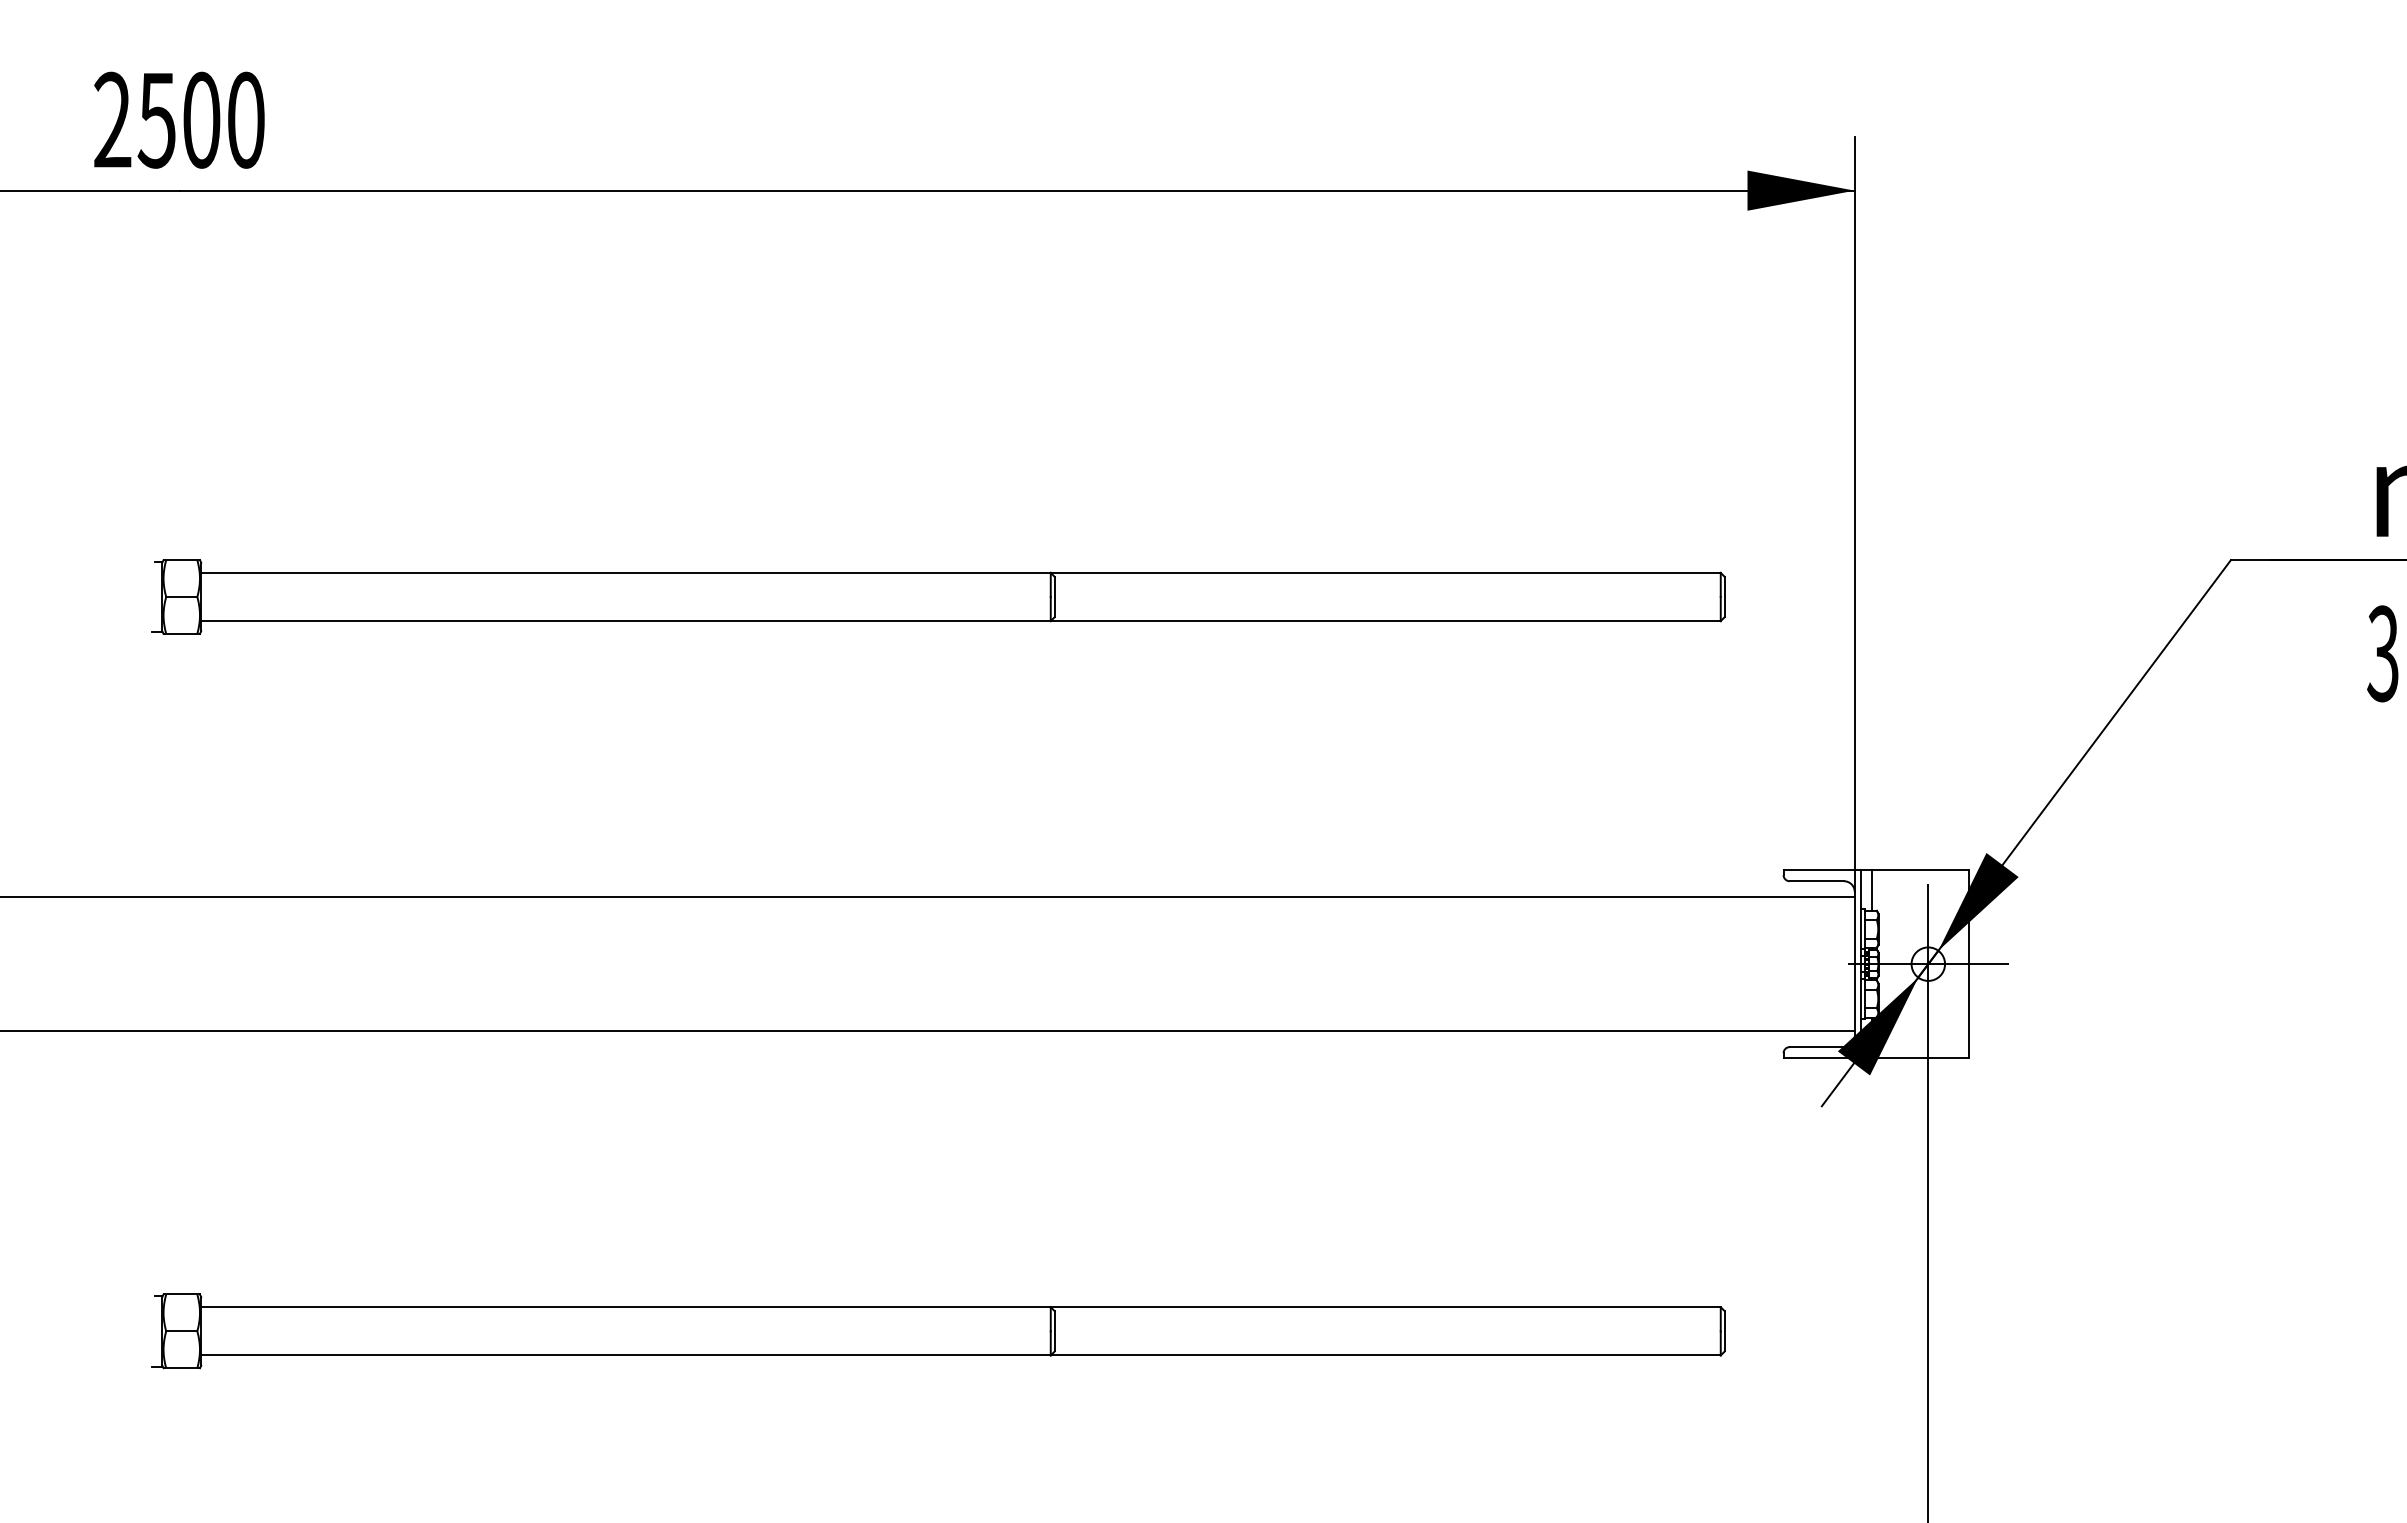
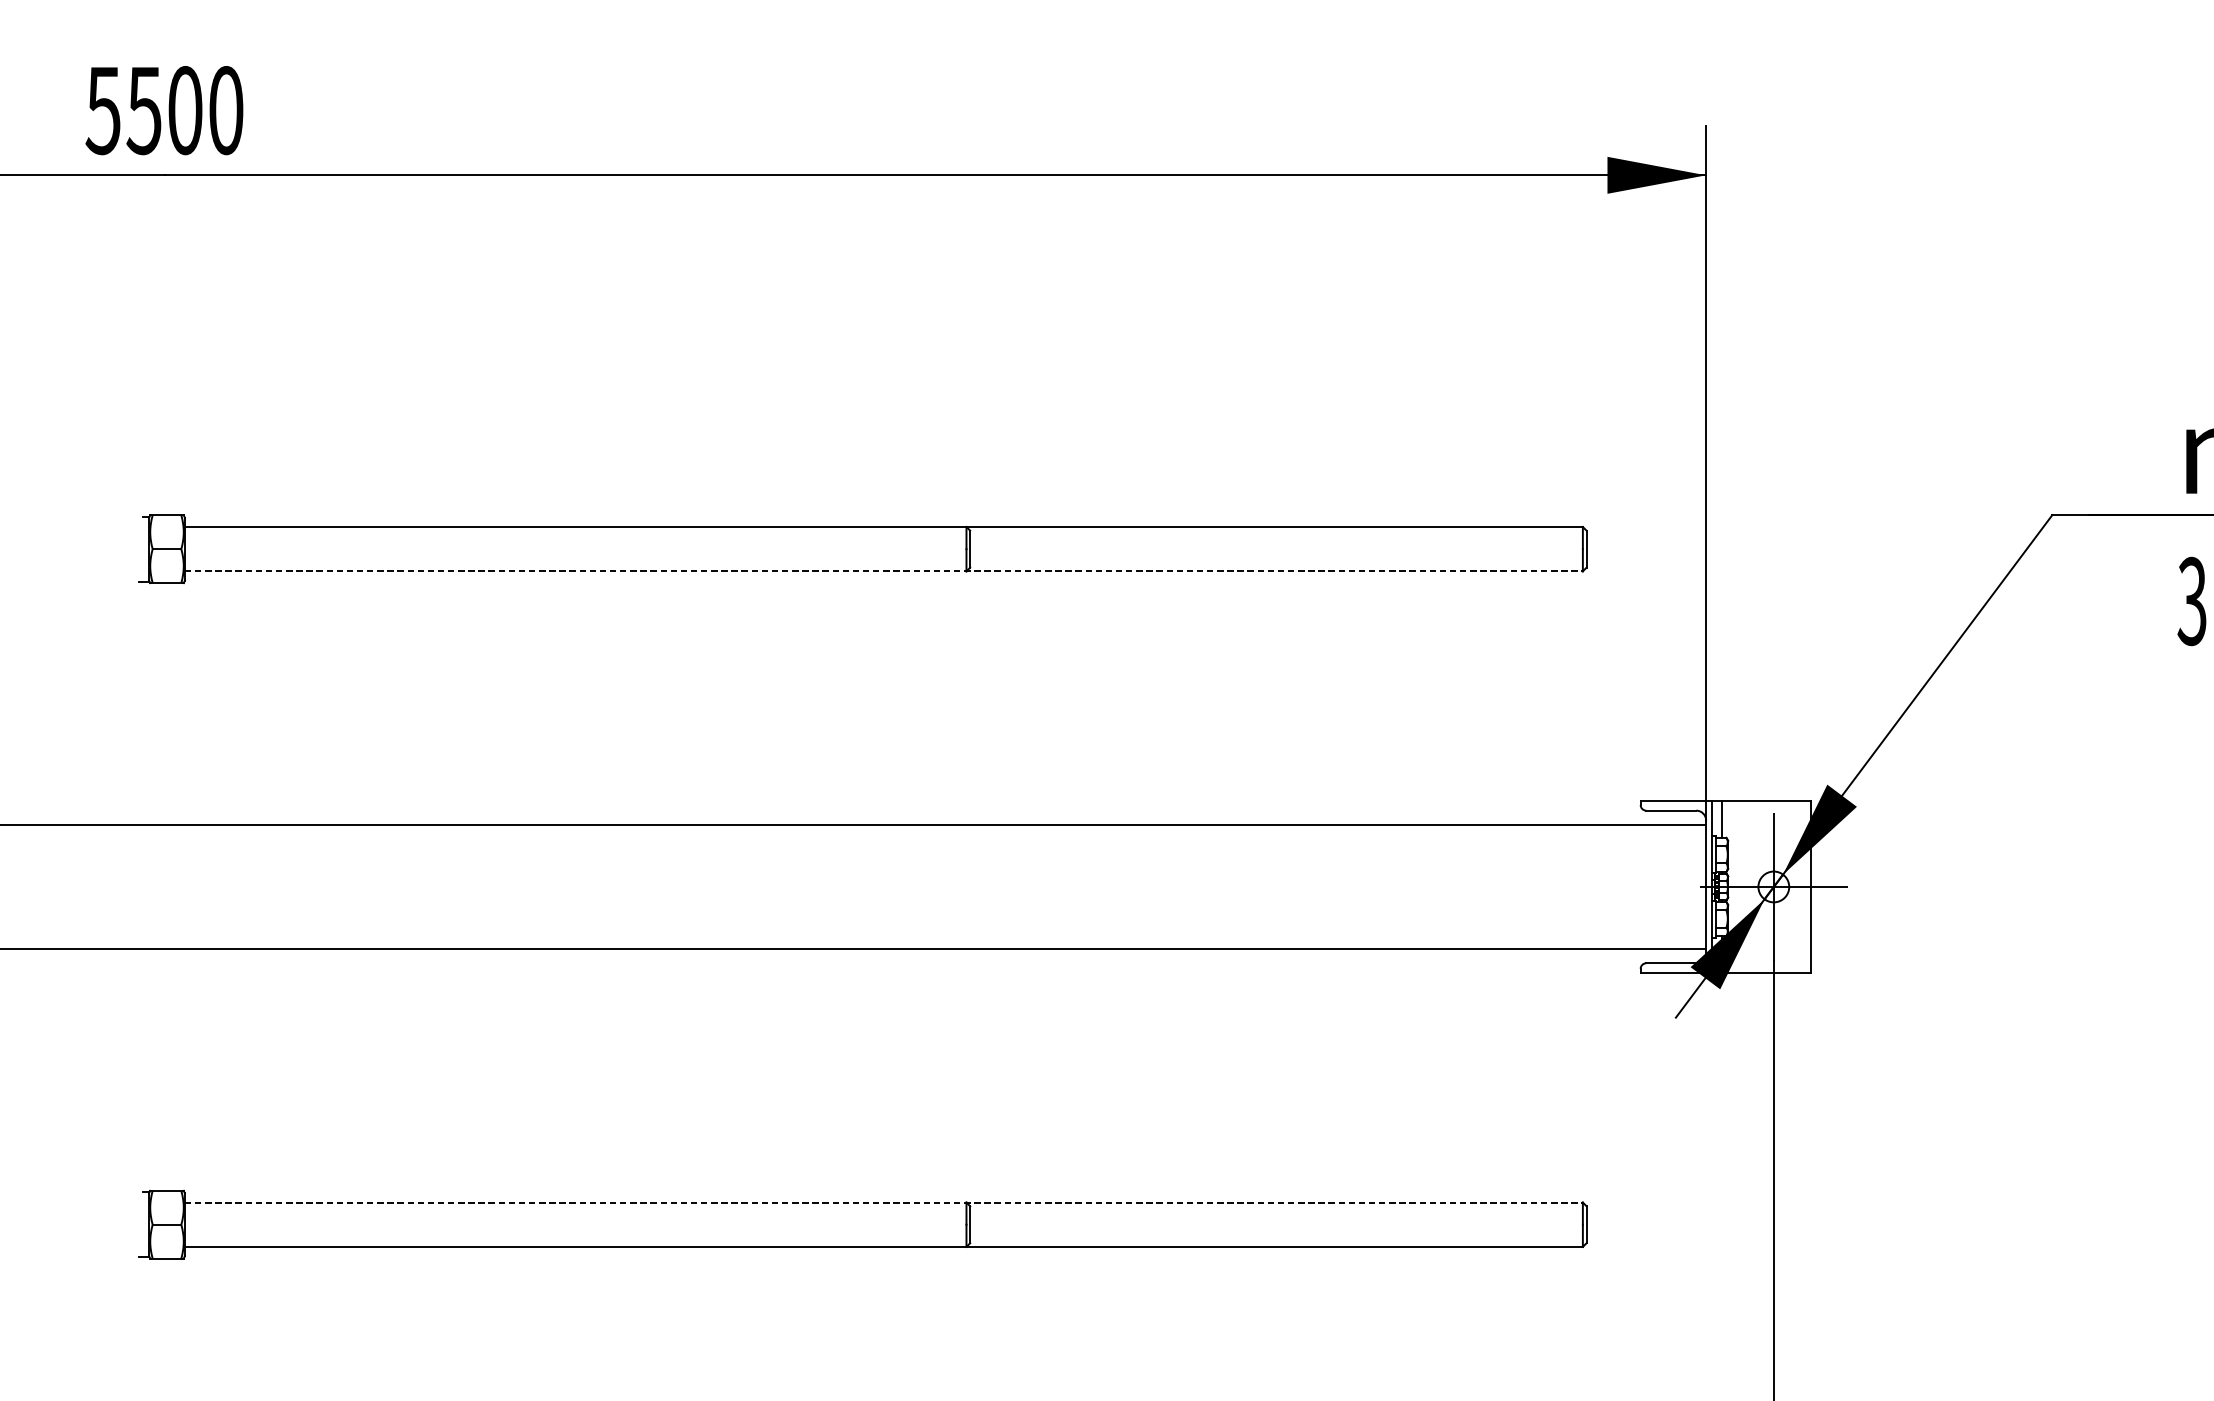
text: (112, 119) -> (103, 109), 2500 -> 5500
line: (960, 621) -> (883, 571), solid -> dashed
line: (960, 1307) -> (883, 1202), solid -> dashed

